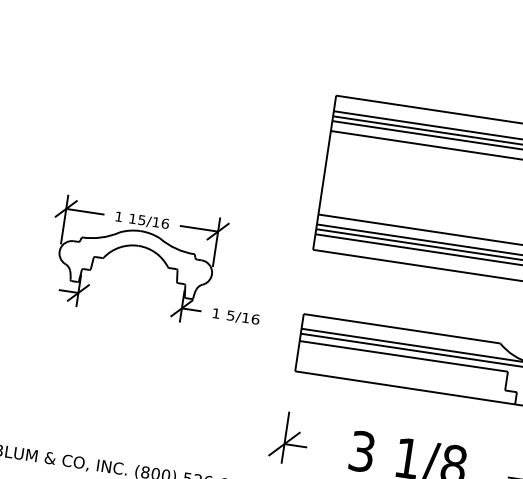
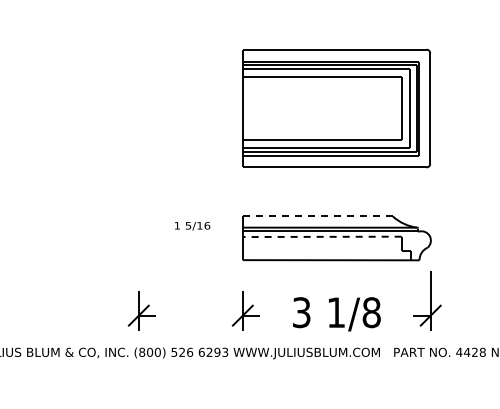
part: (132, 247) -> (107, 185), removed
line: (401, 328) -> (317, 216), solid -> dashed
line: (402, 355) -> (321, 236), solid -> dashed
part: (152, 417) -> (141, 310), added

